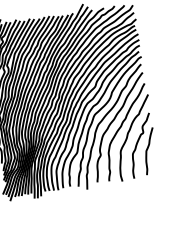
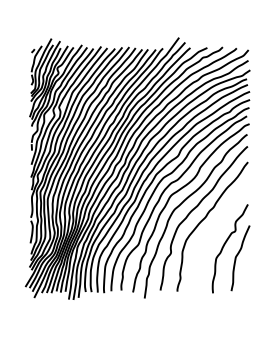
curve: (128, 136) -> (213, 232), removed

